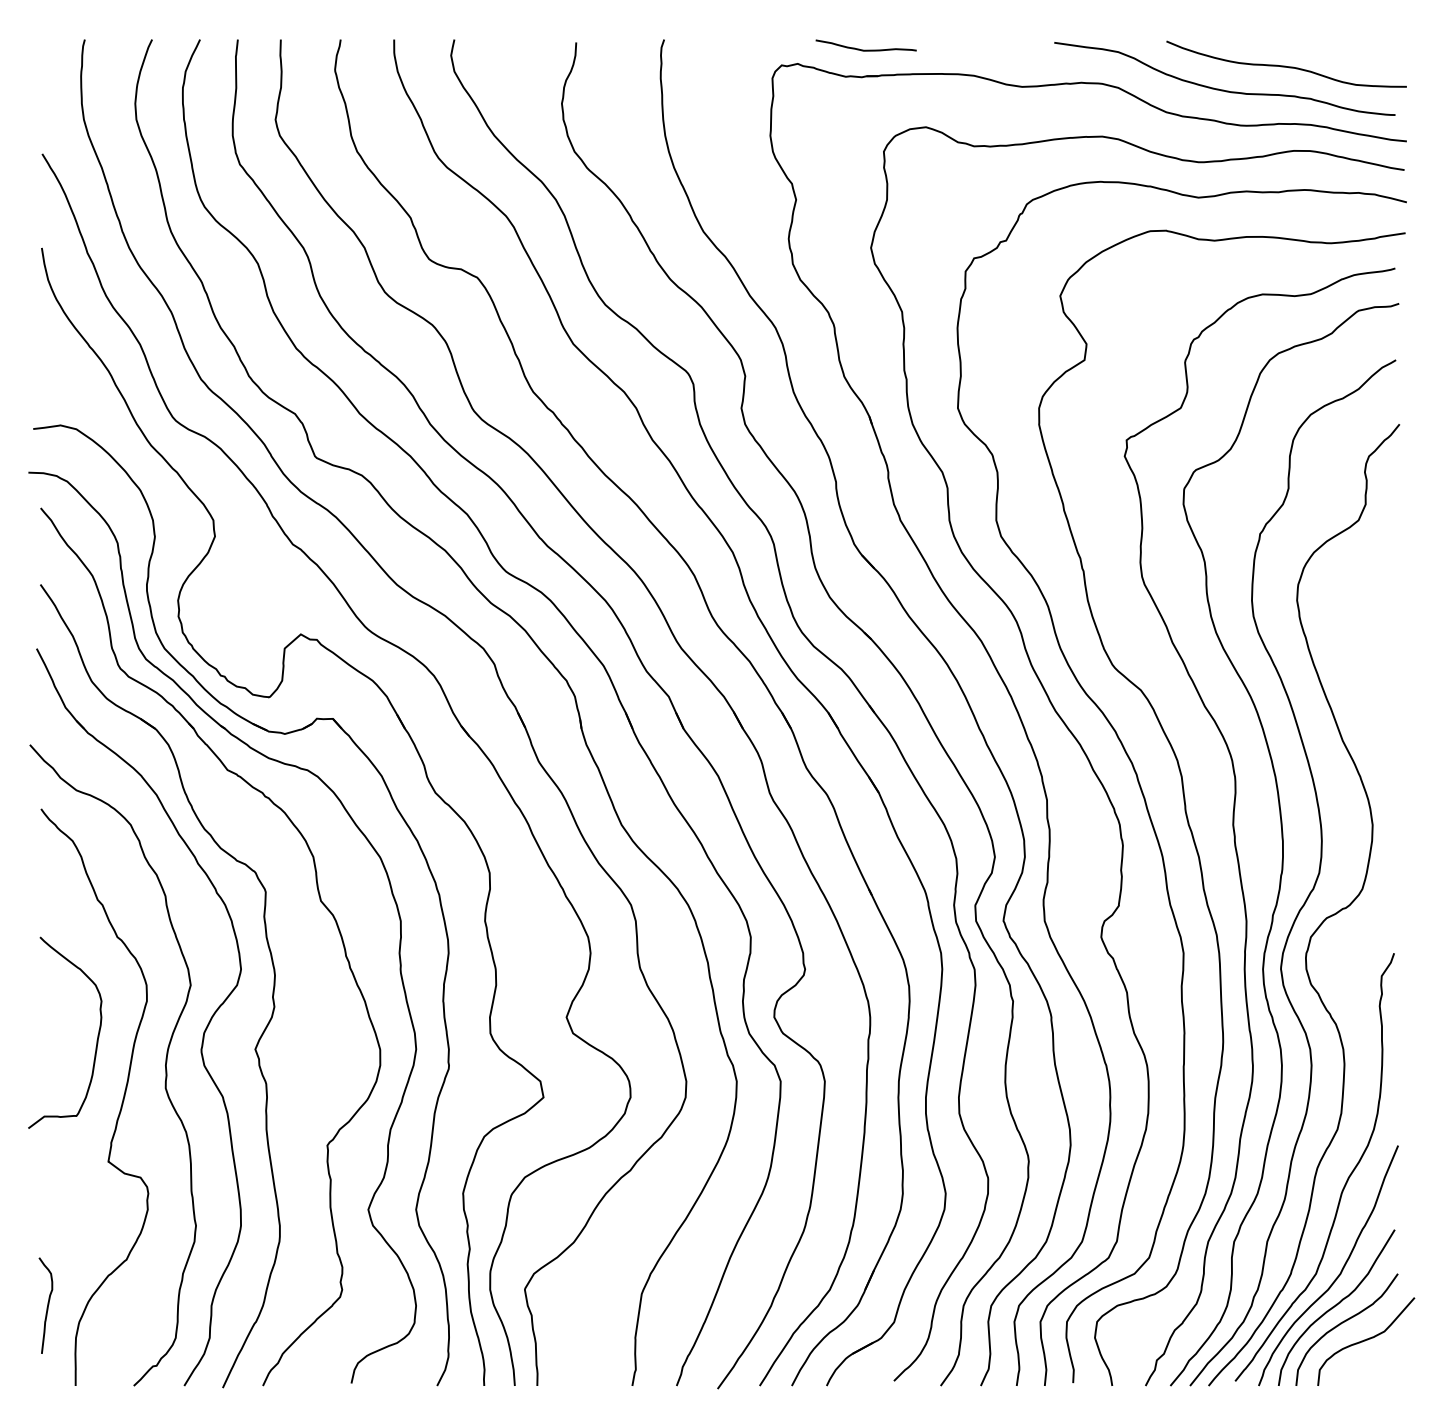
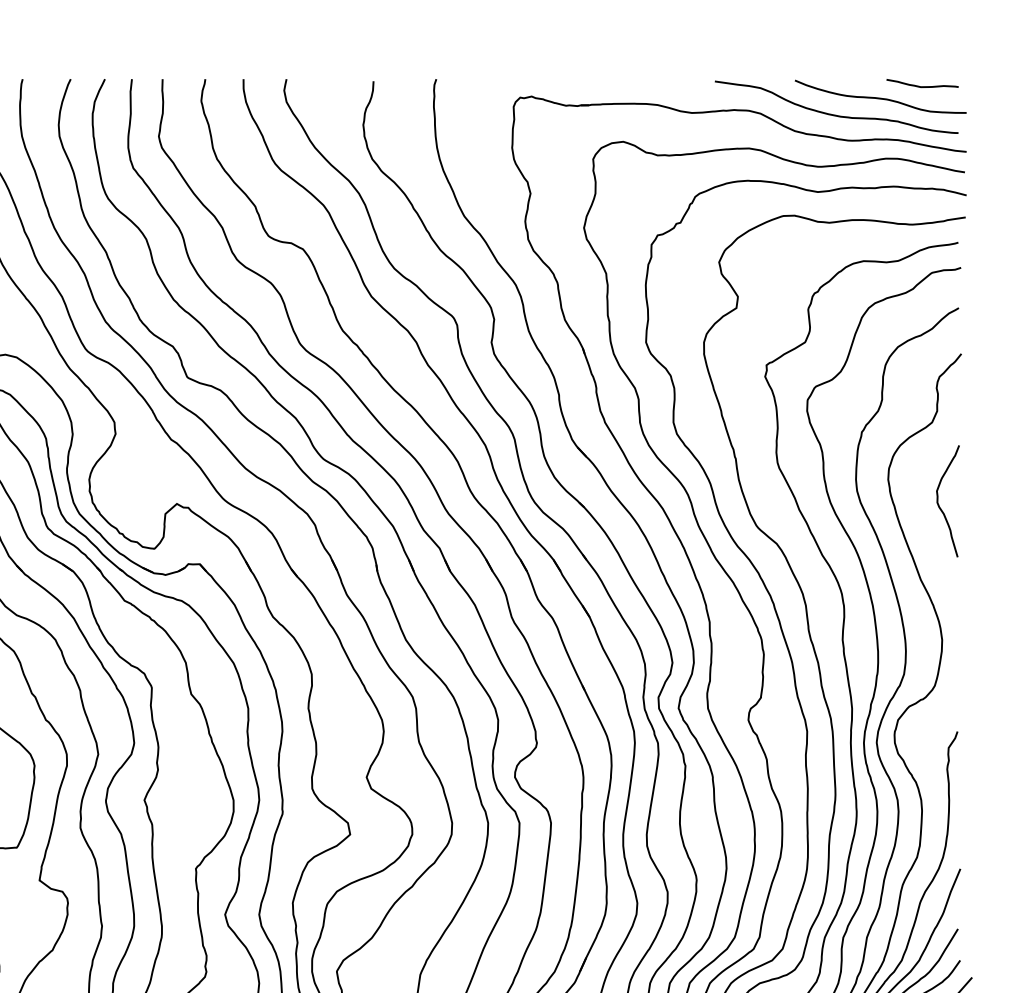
curve: (865, 49) -> (922, 86), moved
curve: (1368, 635) -> (939, 504), added

